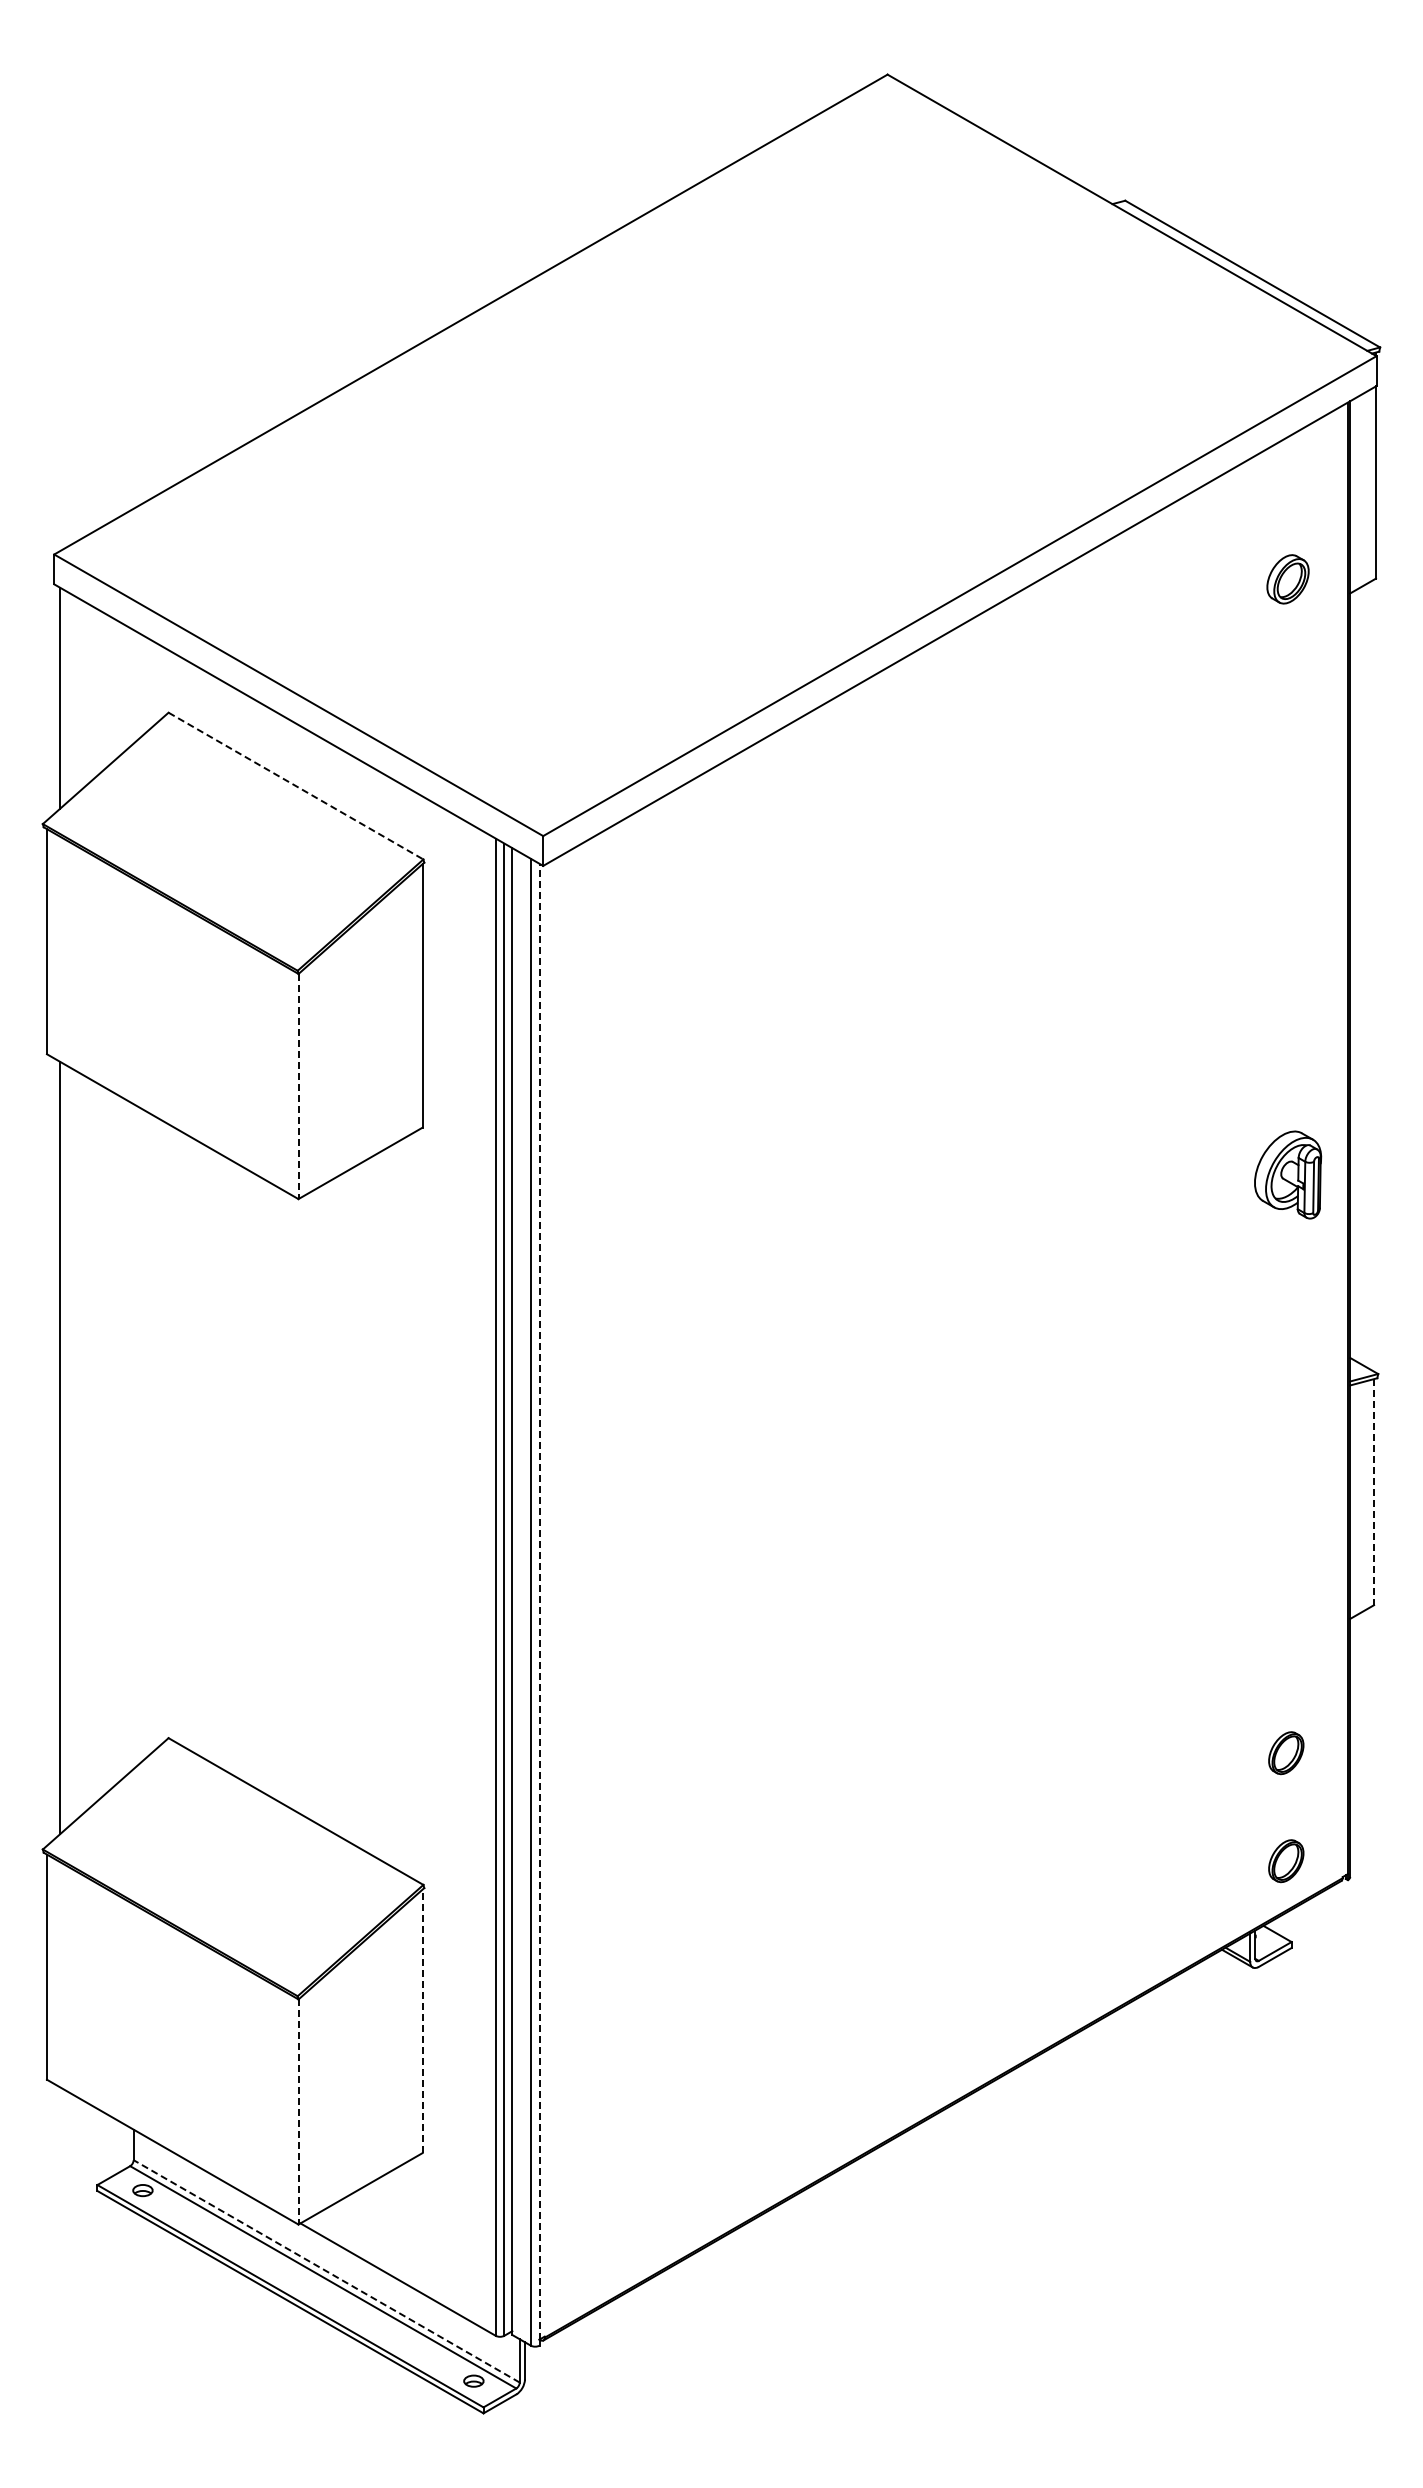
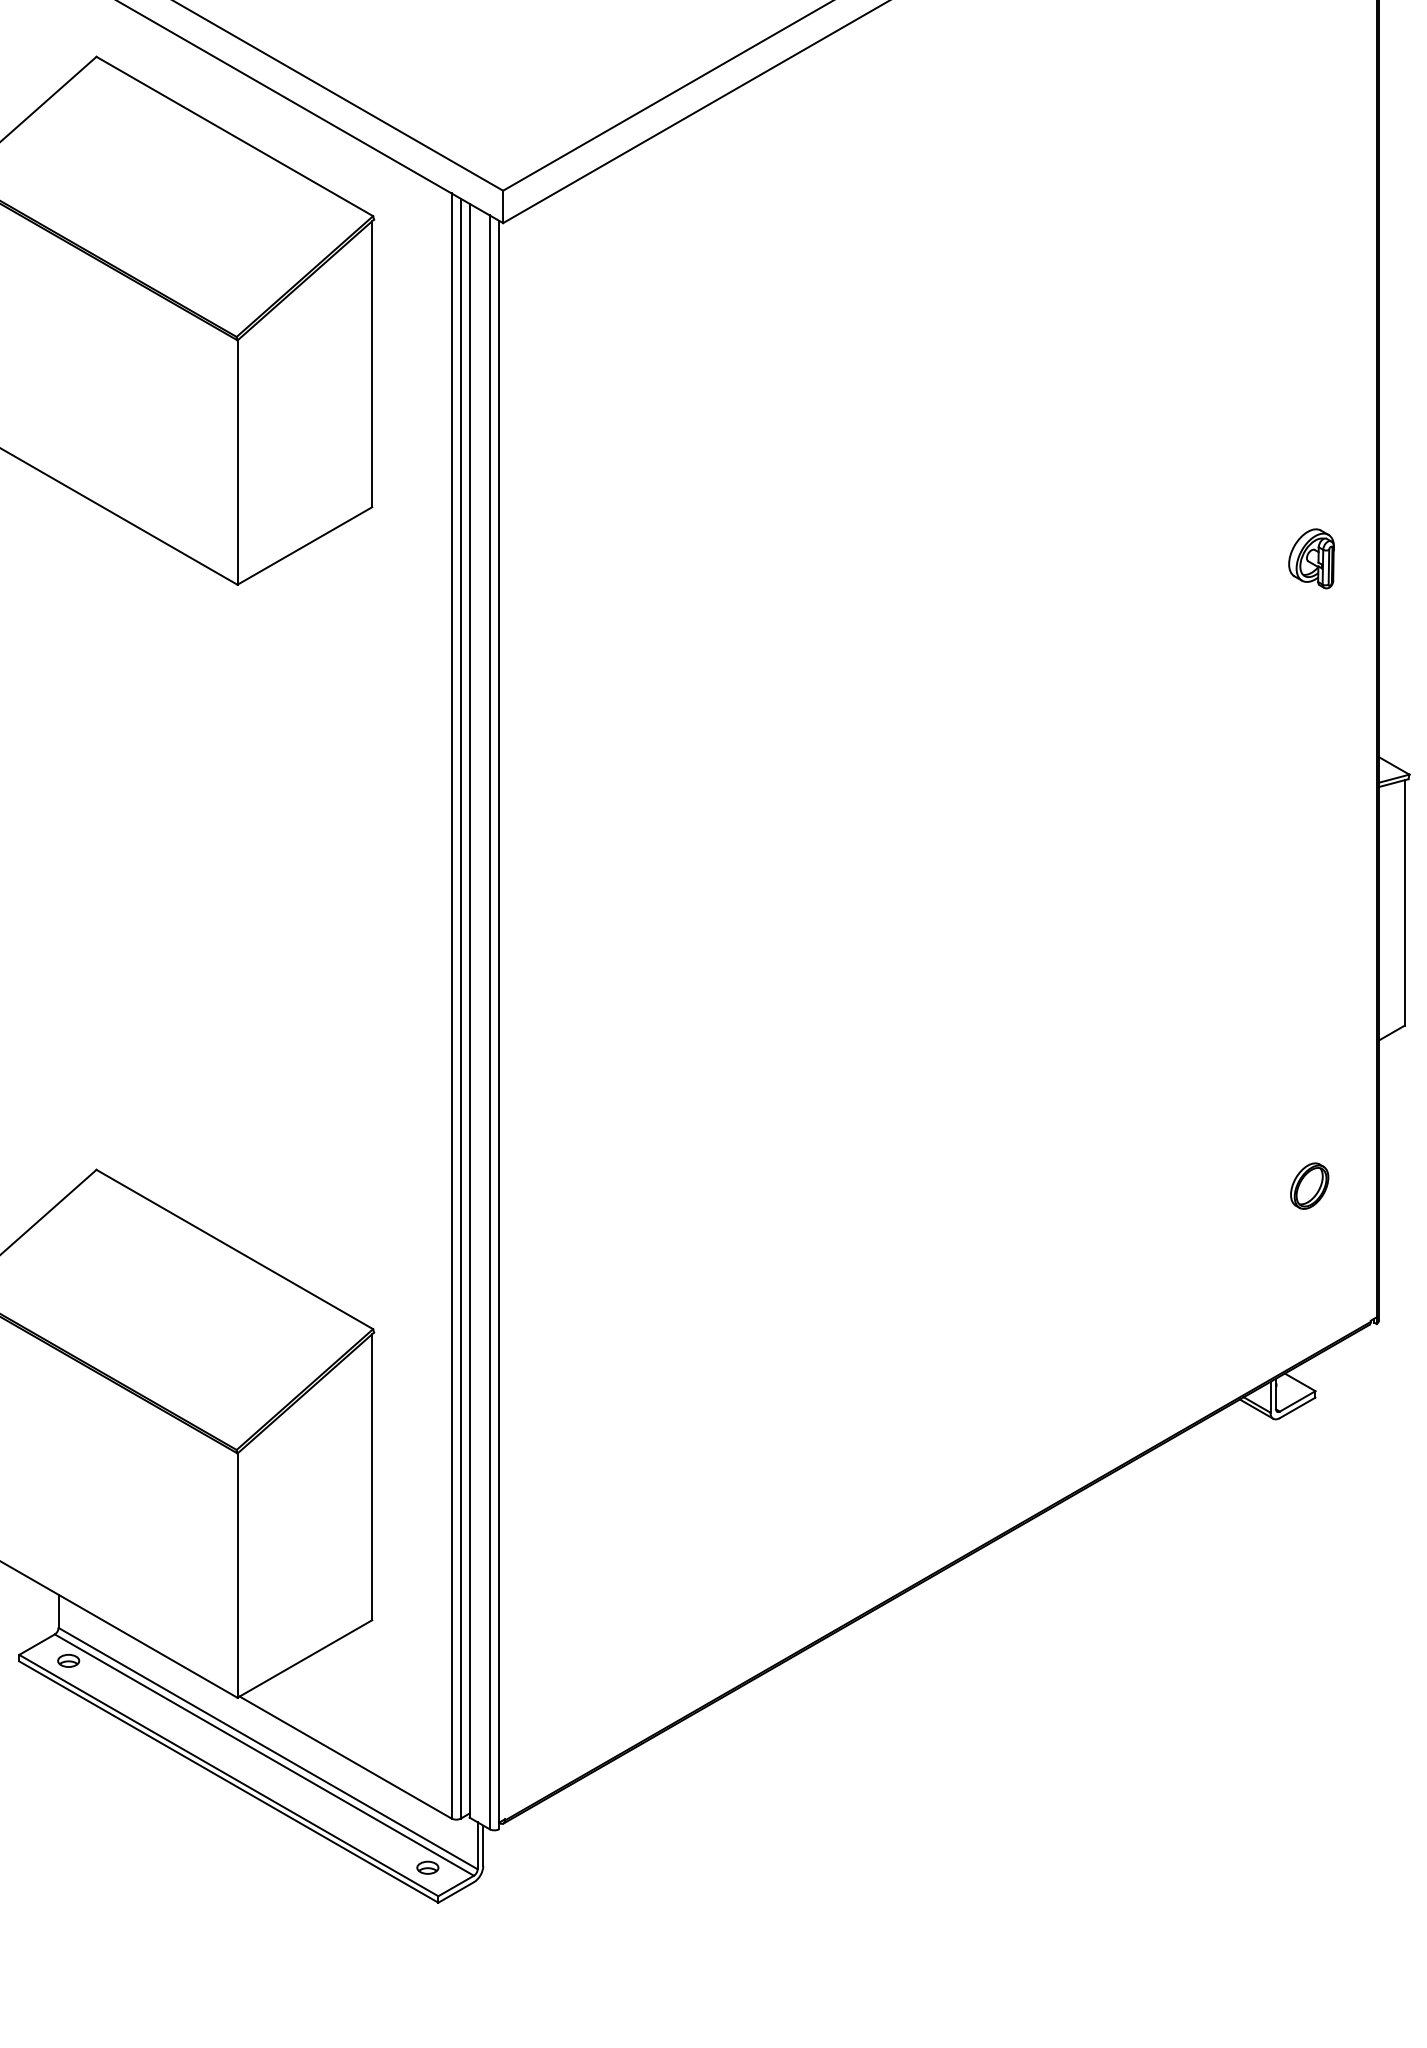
line: (296, 786) -> (235, 136), dashed -> solid
line: (298, 1086) -> (237, 462), dashed -> solid
part: (1287, 1175) -> (1310, 559), size x0.62
line: (1374, 1492) -> (1405, 903), dashed -> solid
line: (539, 1601) -> (499, 1021), dashed -> solid
part: (1286, 1861) -> (1309, 1303), removed
line: (422, 2021) -> (372, 1477), dashed -> solid
line: (298, 2111) -> (237, 1575), dashed -> solid
line: (326, 2271) -> (267, 1748), dashed -> solid

